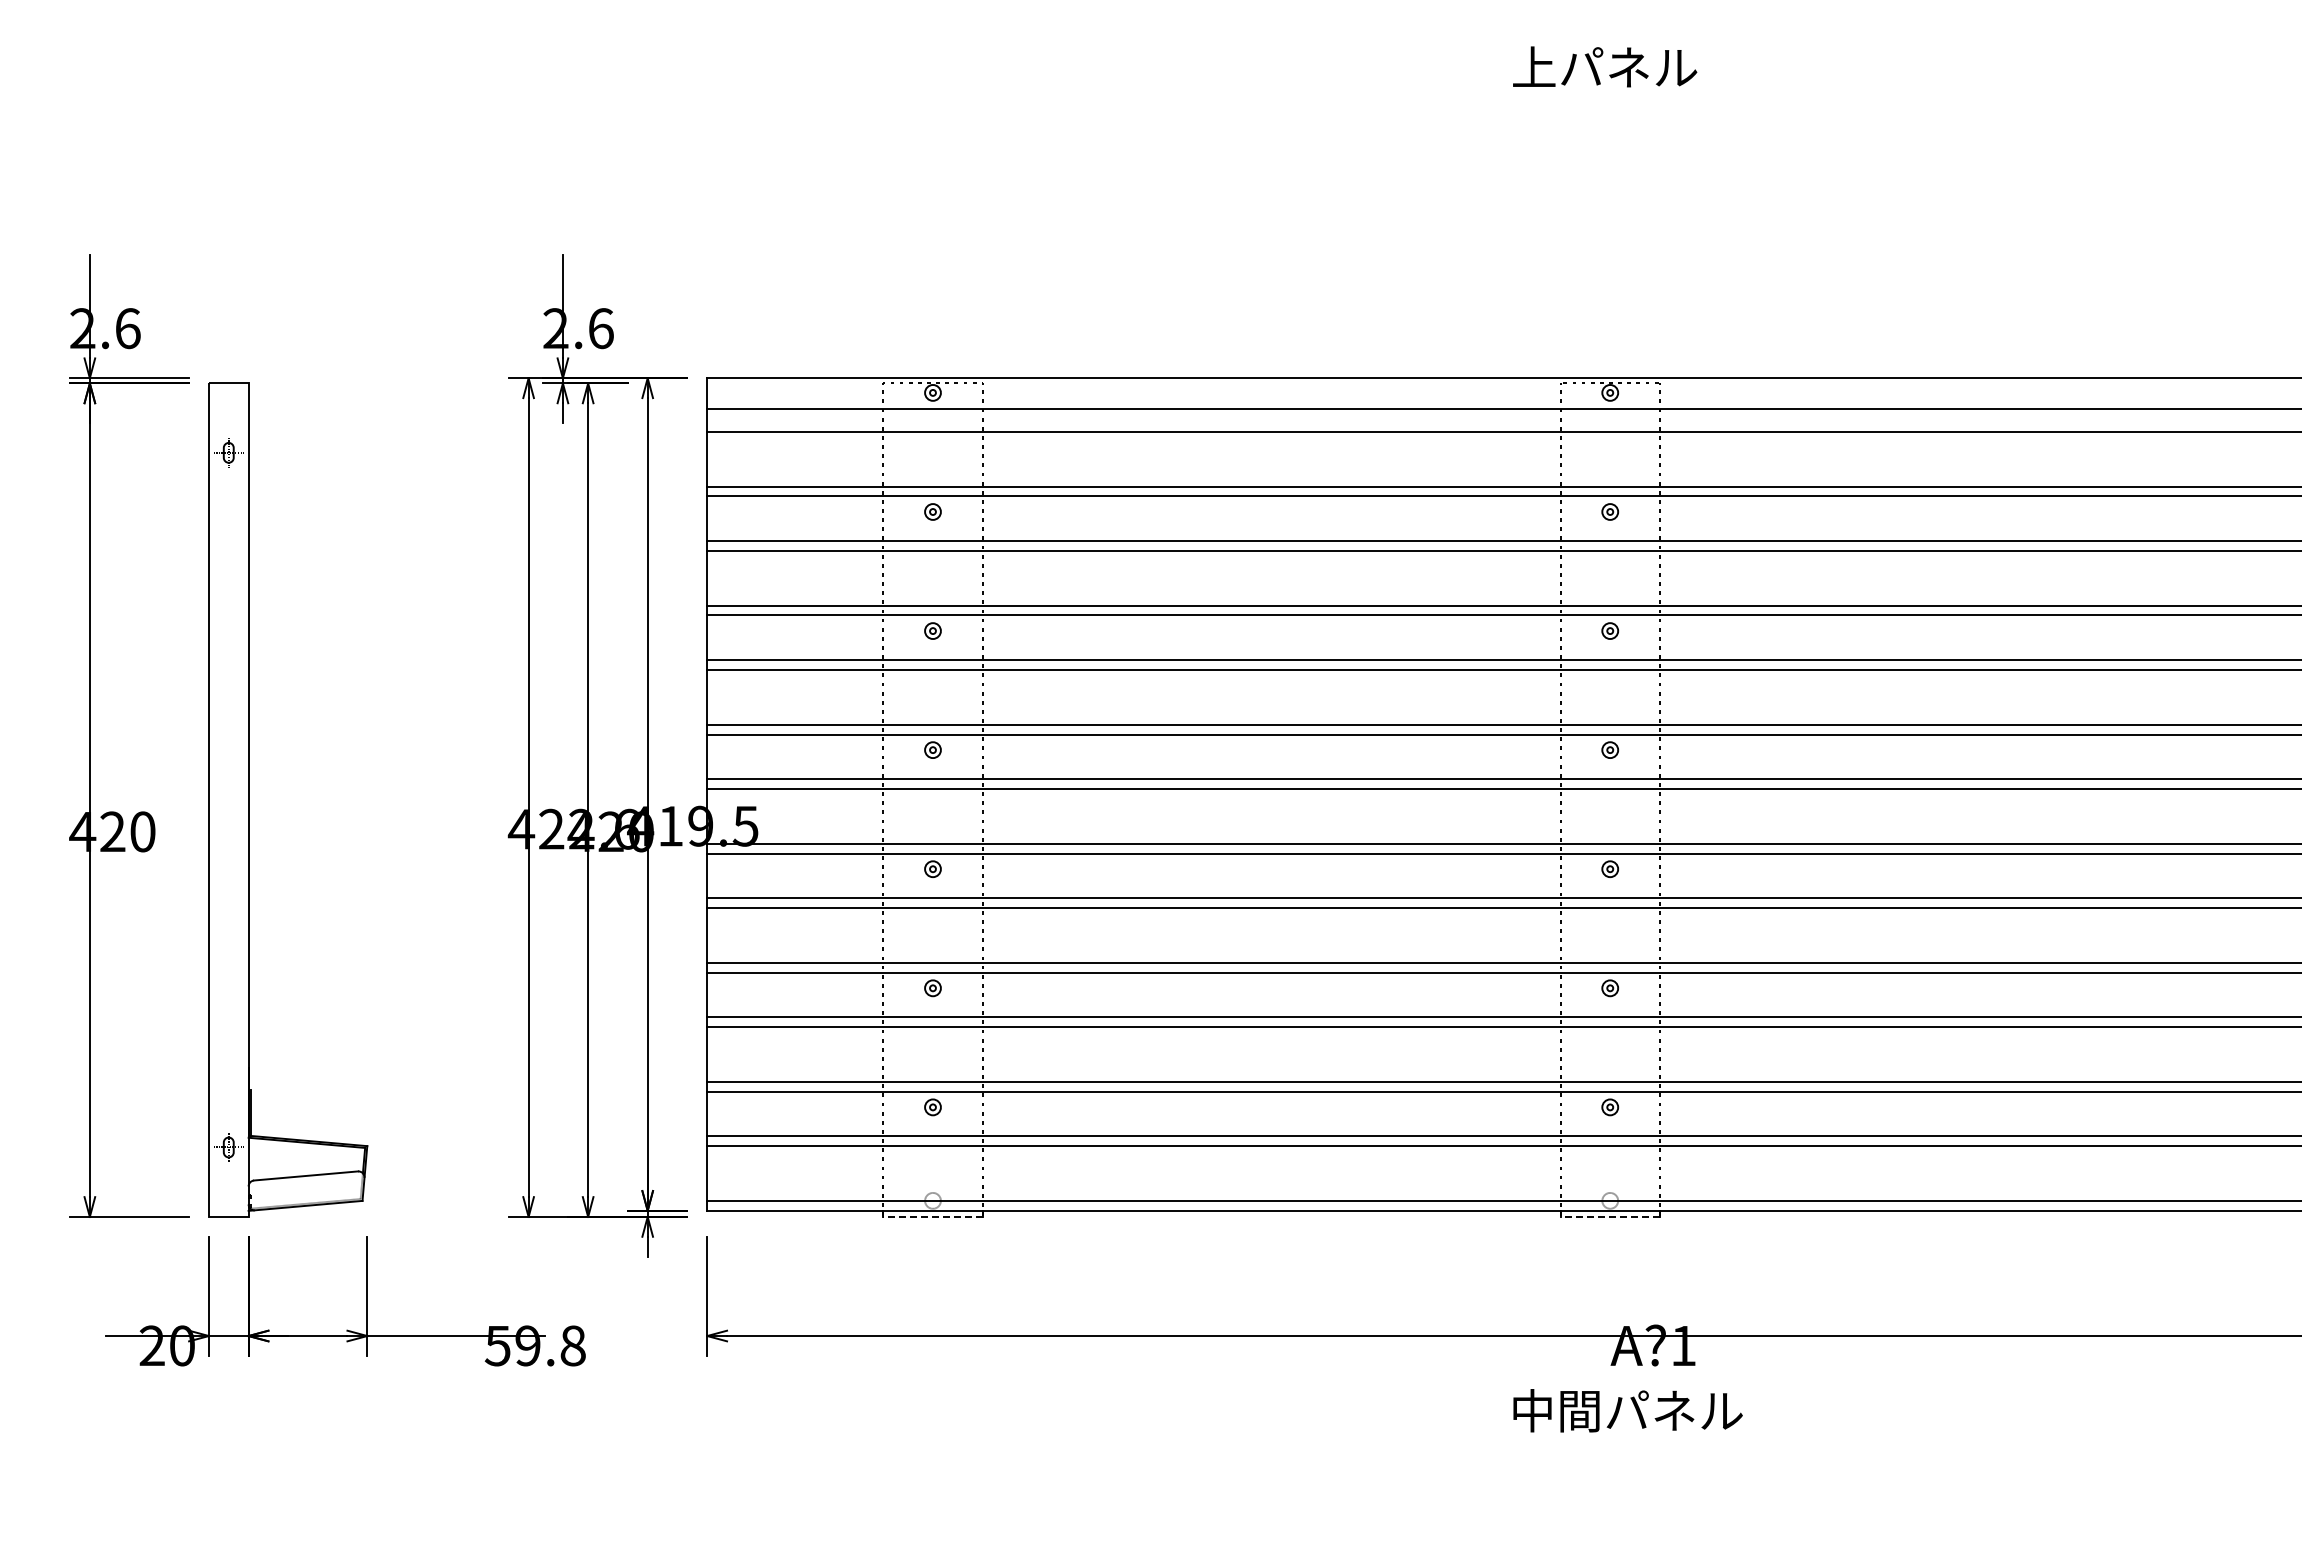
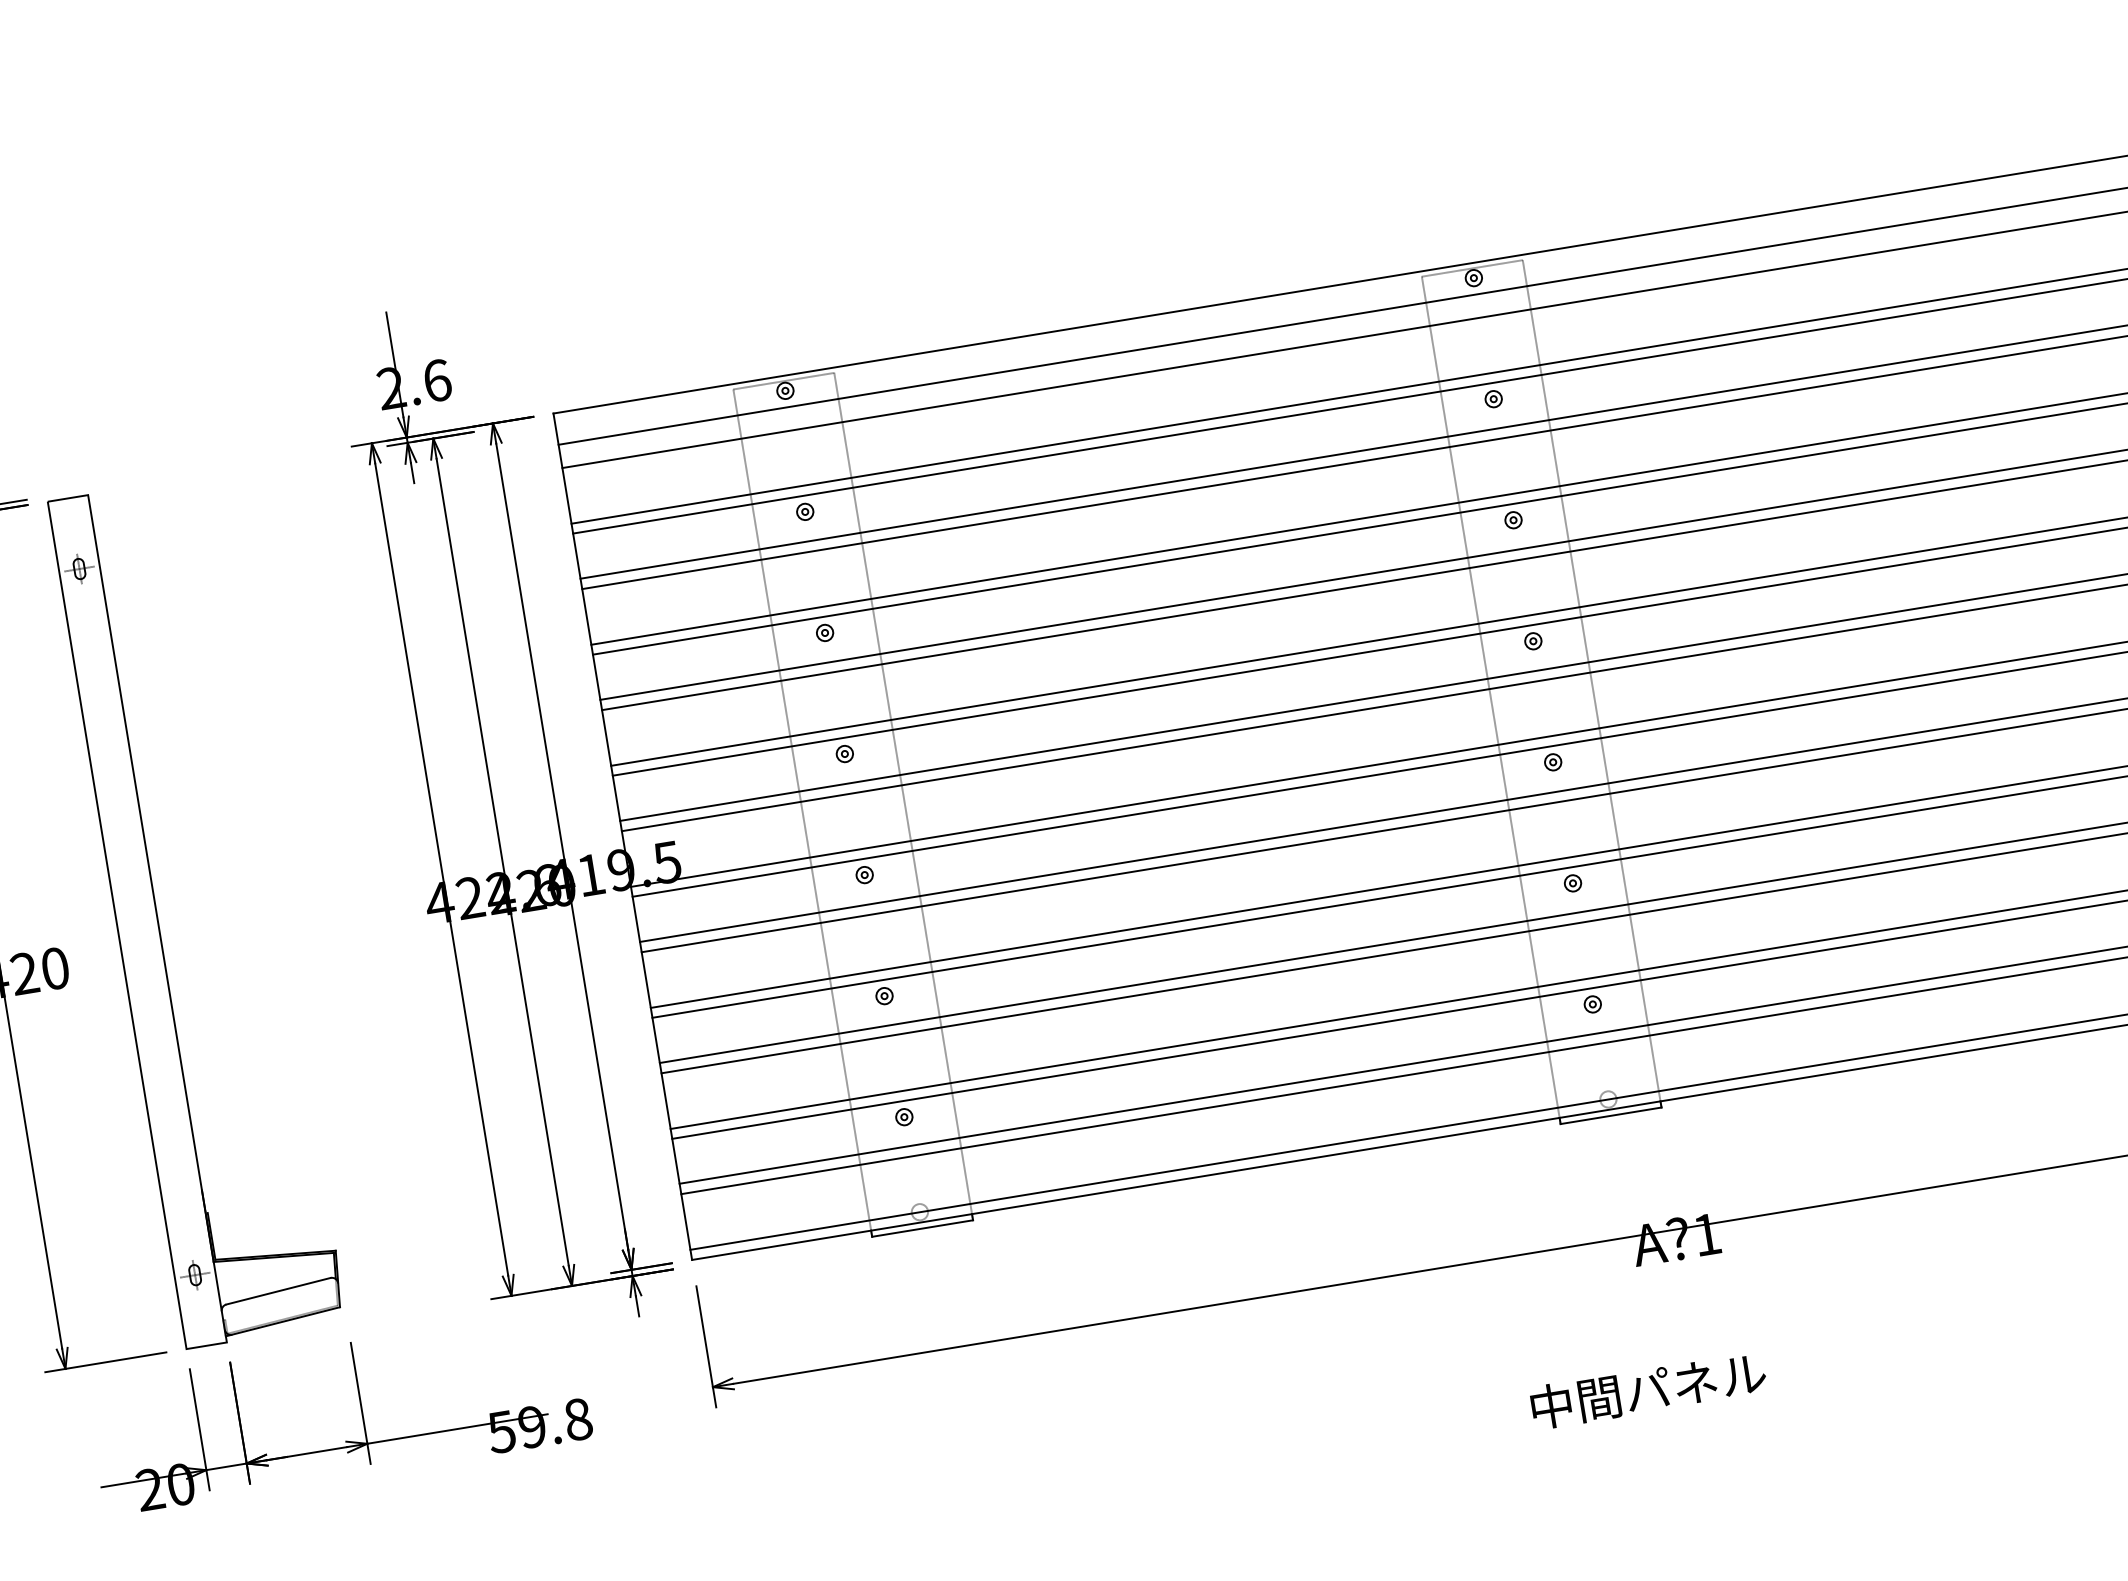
line: (933, 1216) -> (923, 1228), dashed -> solid
line: (1610, 1216) -> (1611, 1115), dashed -> solid
text: (1627, 1410) -> (1647, 1390), moved

